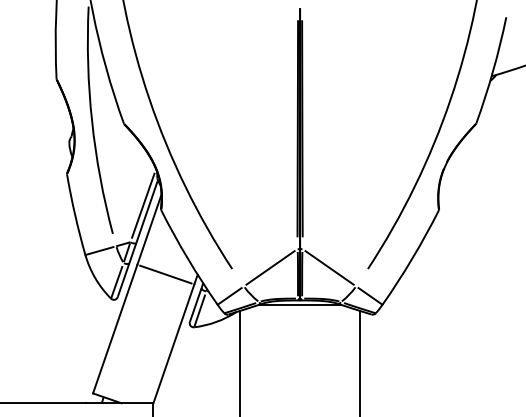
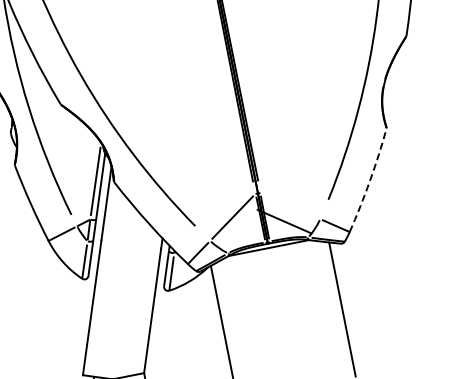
arc: (412, 258) -> (370, 180), solid -> dashed
line: (329, 267) -> (284, 221), moved
line: (165, 274) -> (130, 244), removed

